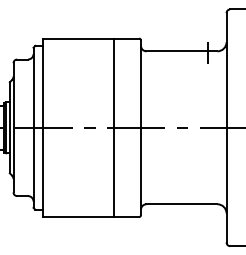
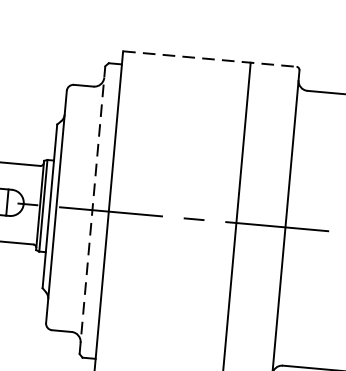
line: (91, 38) -> (210, 58), solid -> dashed
line: (33, 127) -> (92, 209), solid -> dashed

